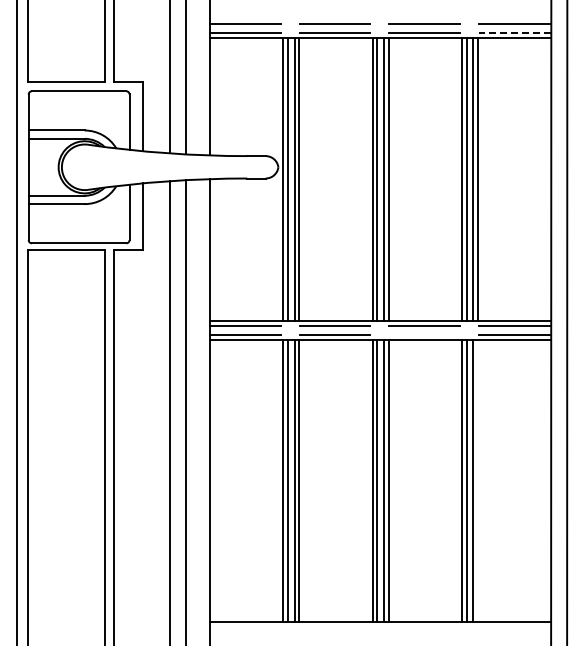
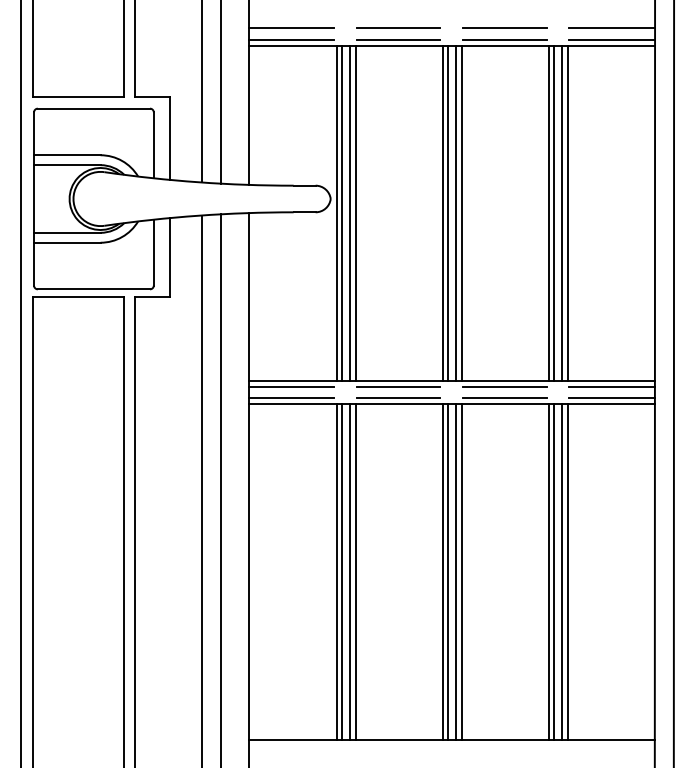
line: (514, 33) -> (611, 39), dashed -> solid
line: (424, 335) -> (504, 398), added
line: (477, 480) -> (567, 571), added

